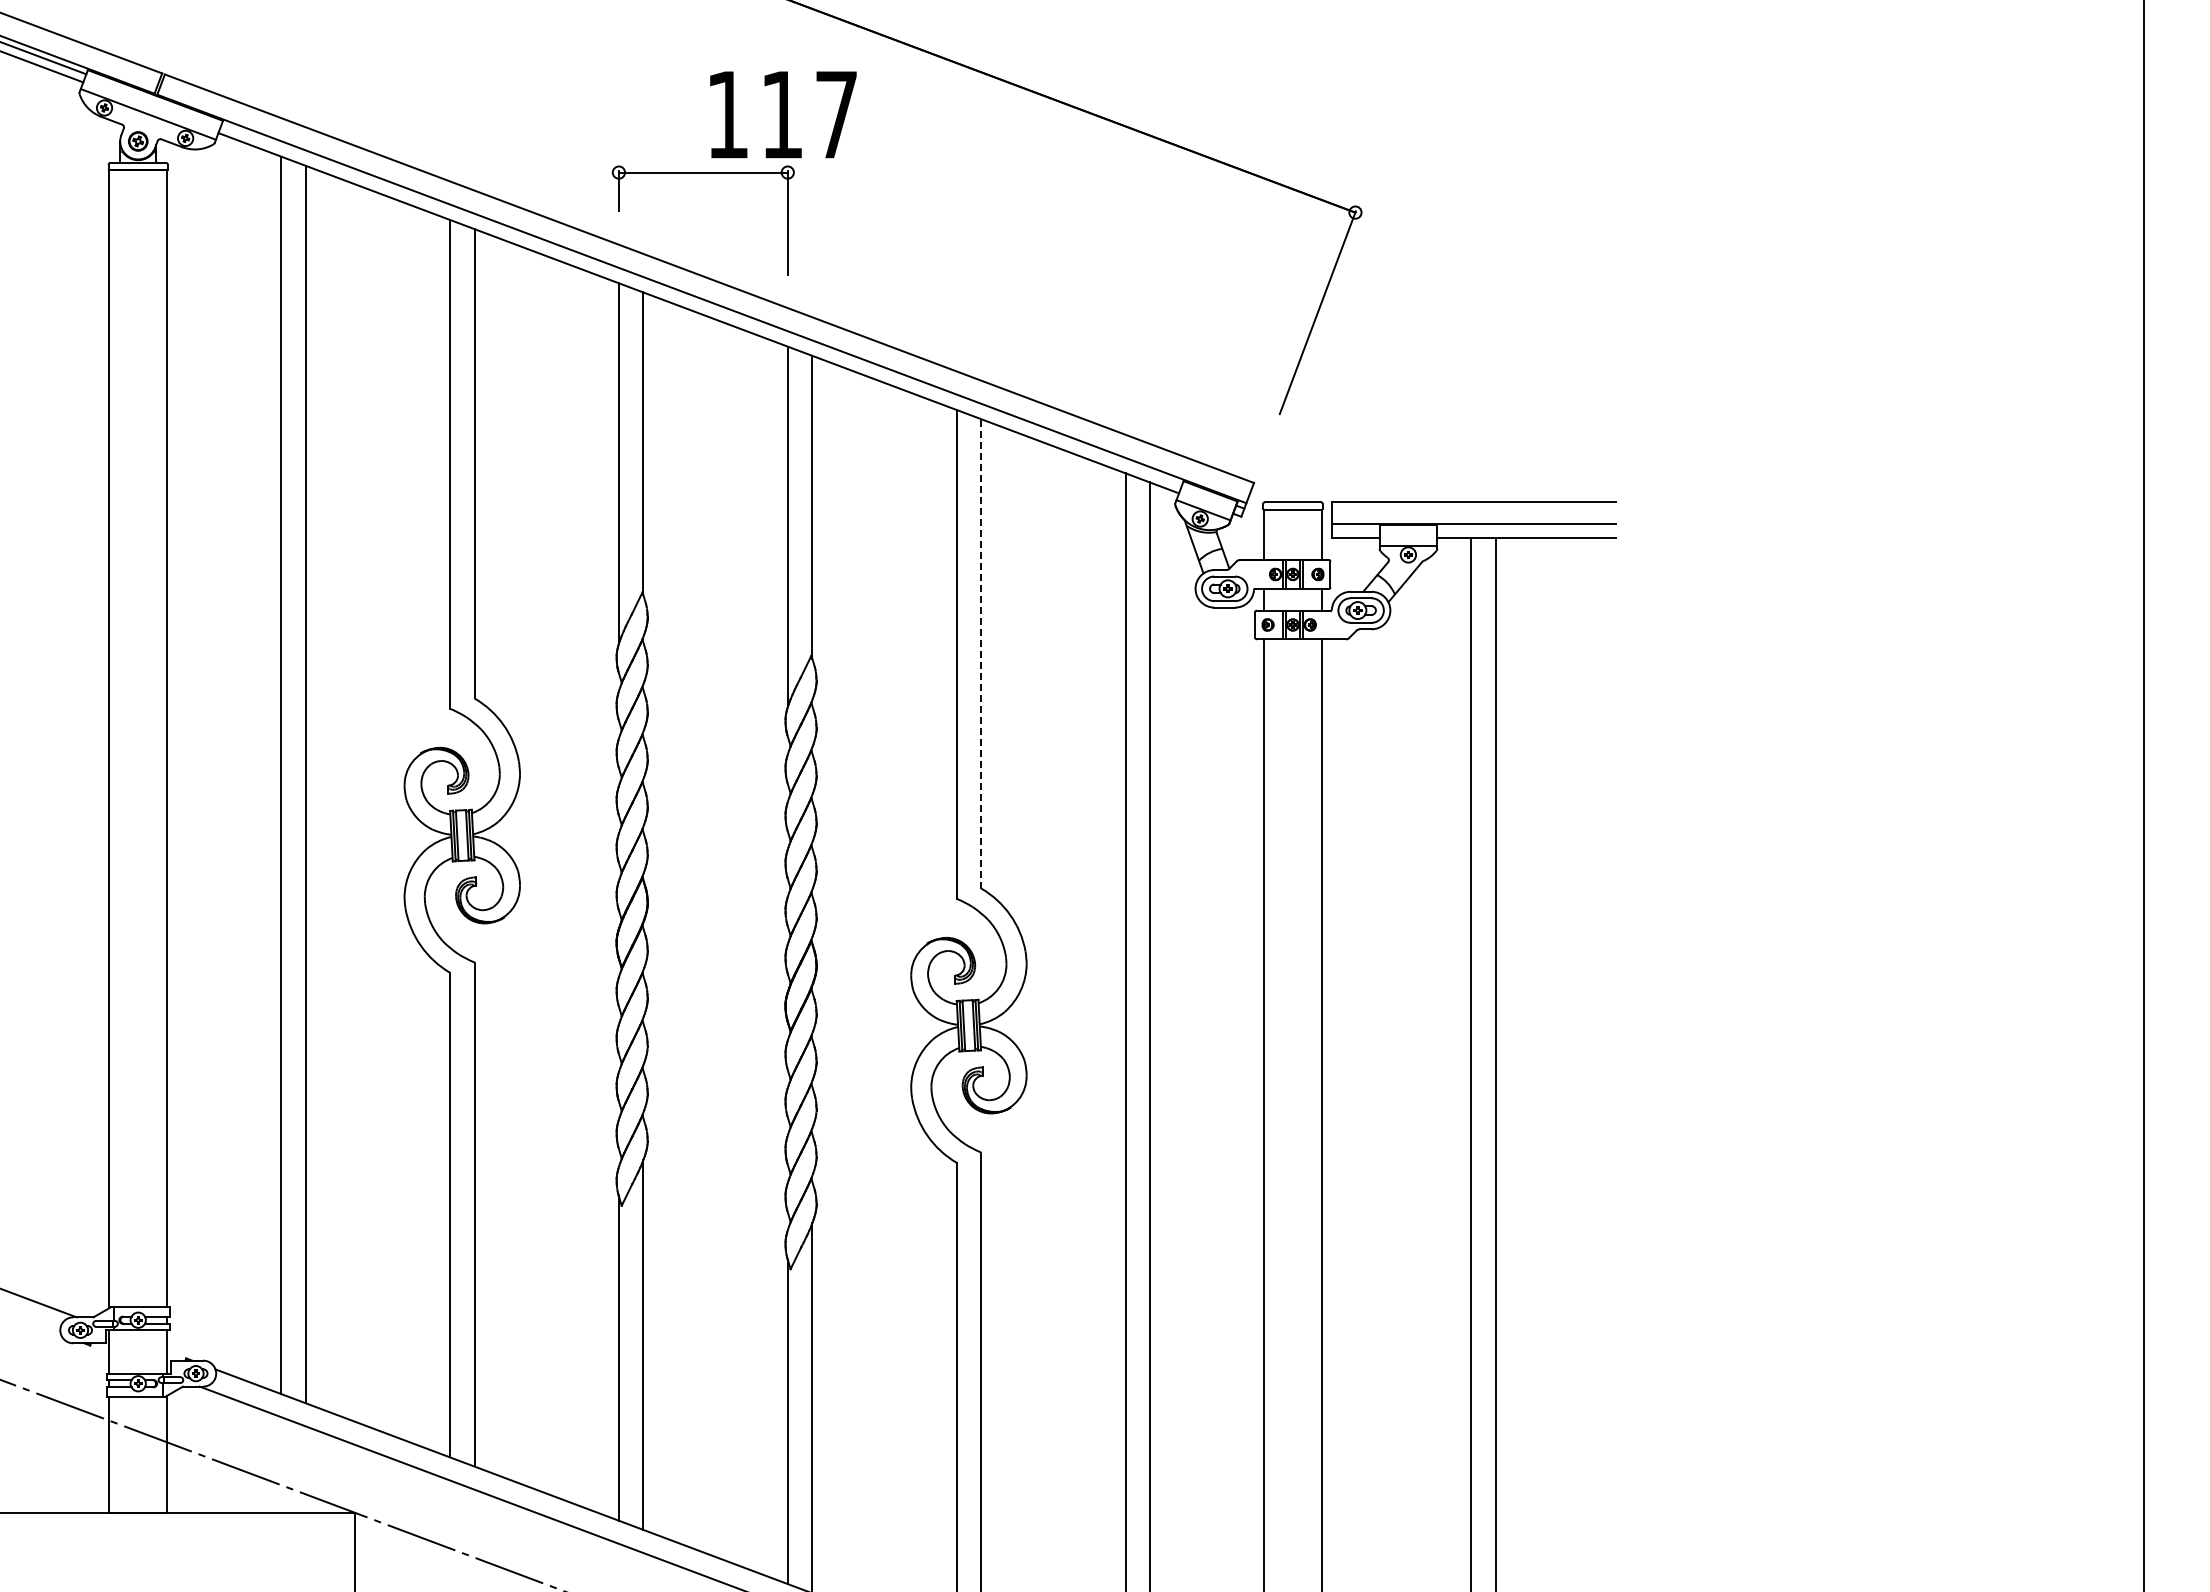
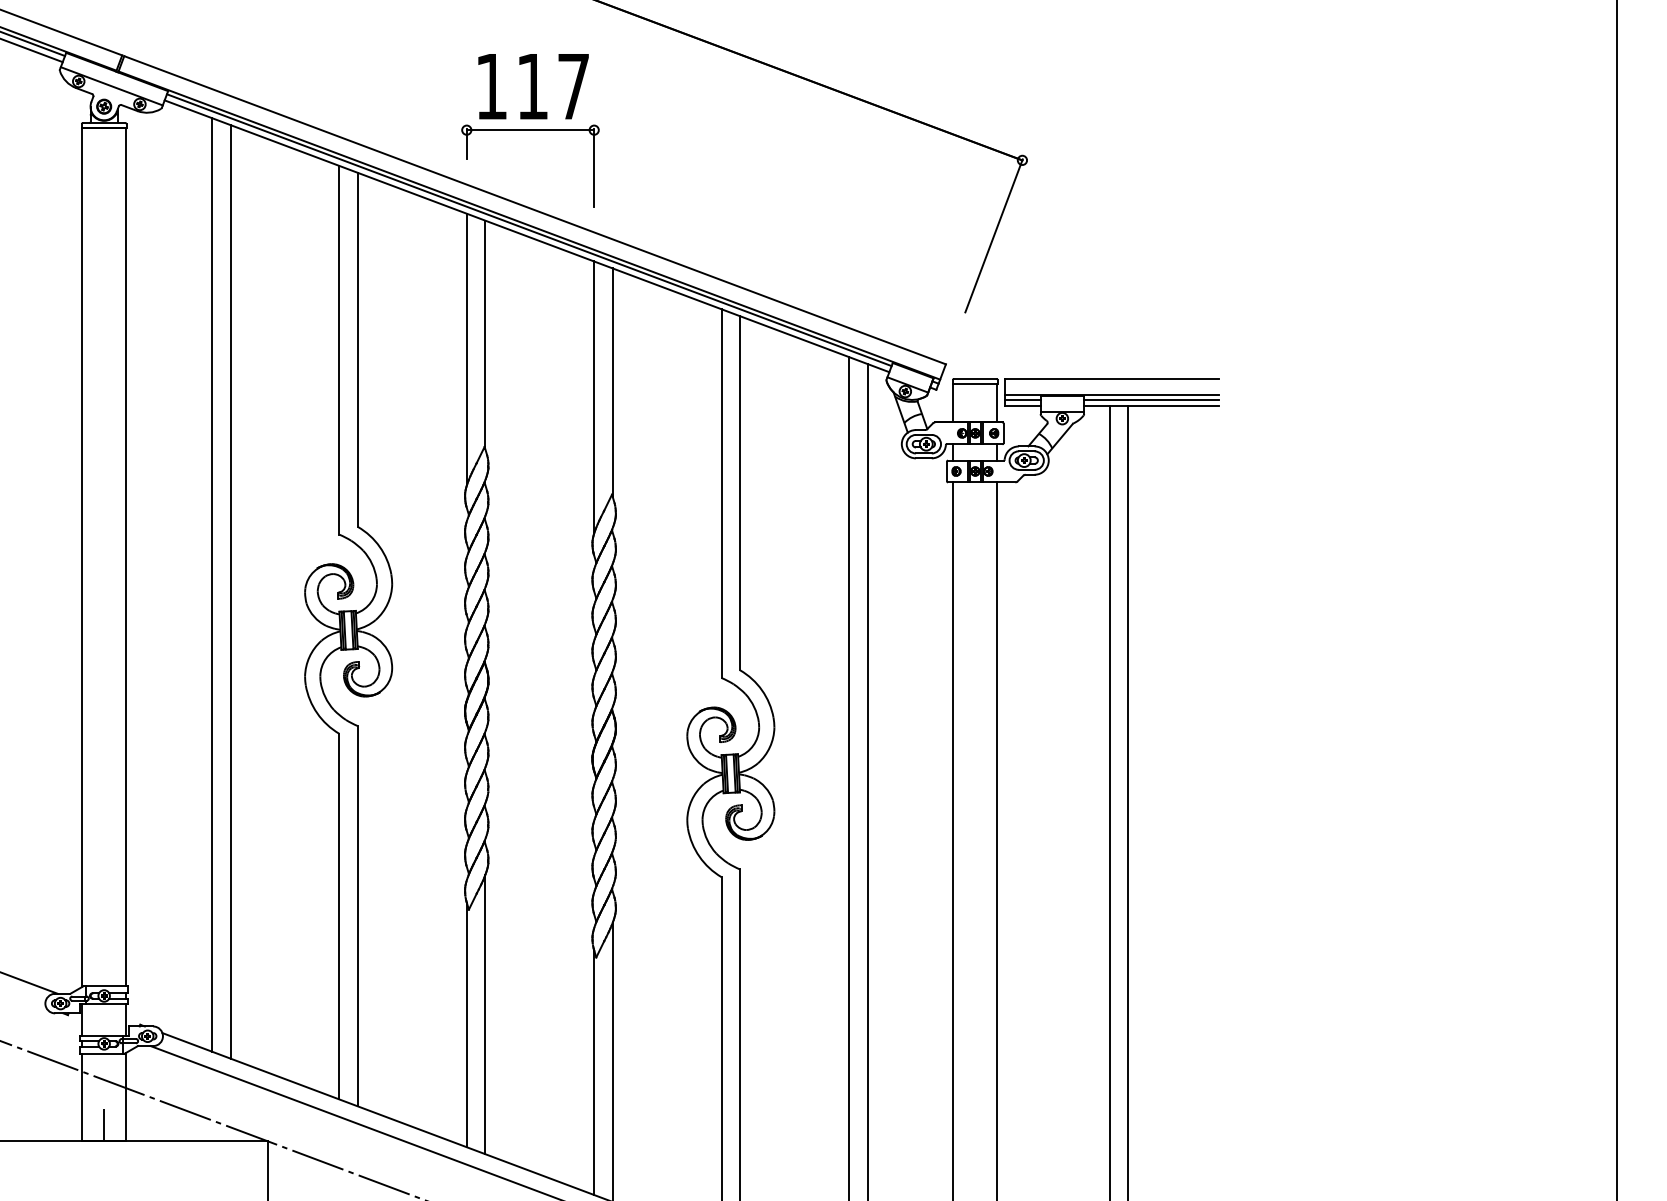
text: (783, 114) -> (533, 86), moved
line: (701, 304) -> (529, 229), added
line: (1355, 529) -> (1022, 399), added
line: (1526, 529) -> (1151, 399), added
line: (981, 653) -> (740, 492), dashed -> solid
line: (138, 1490) -> (104, 1124), added

